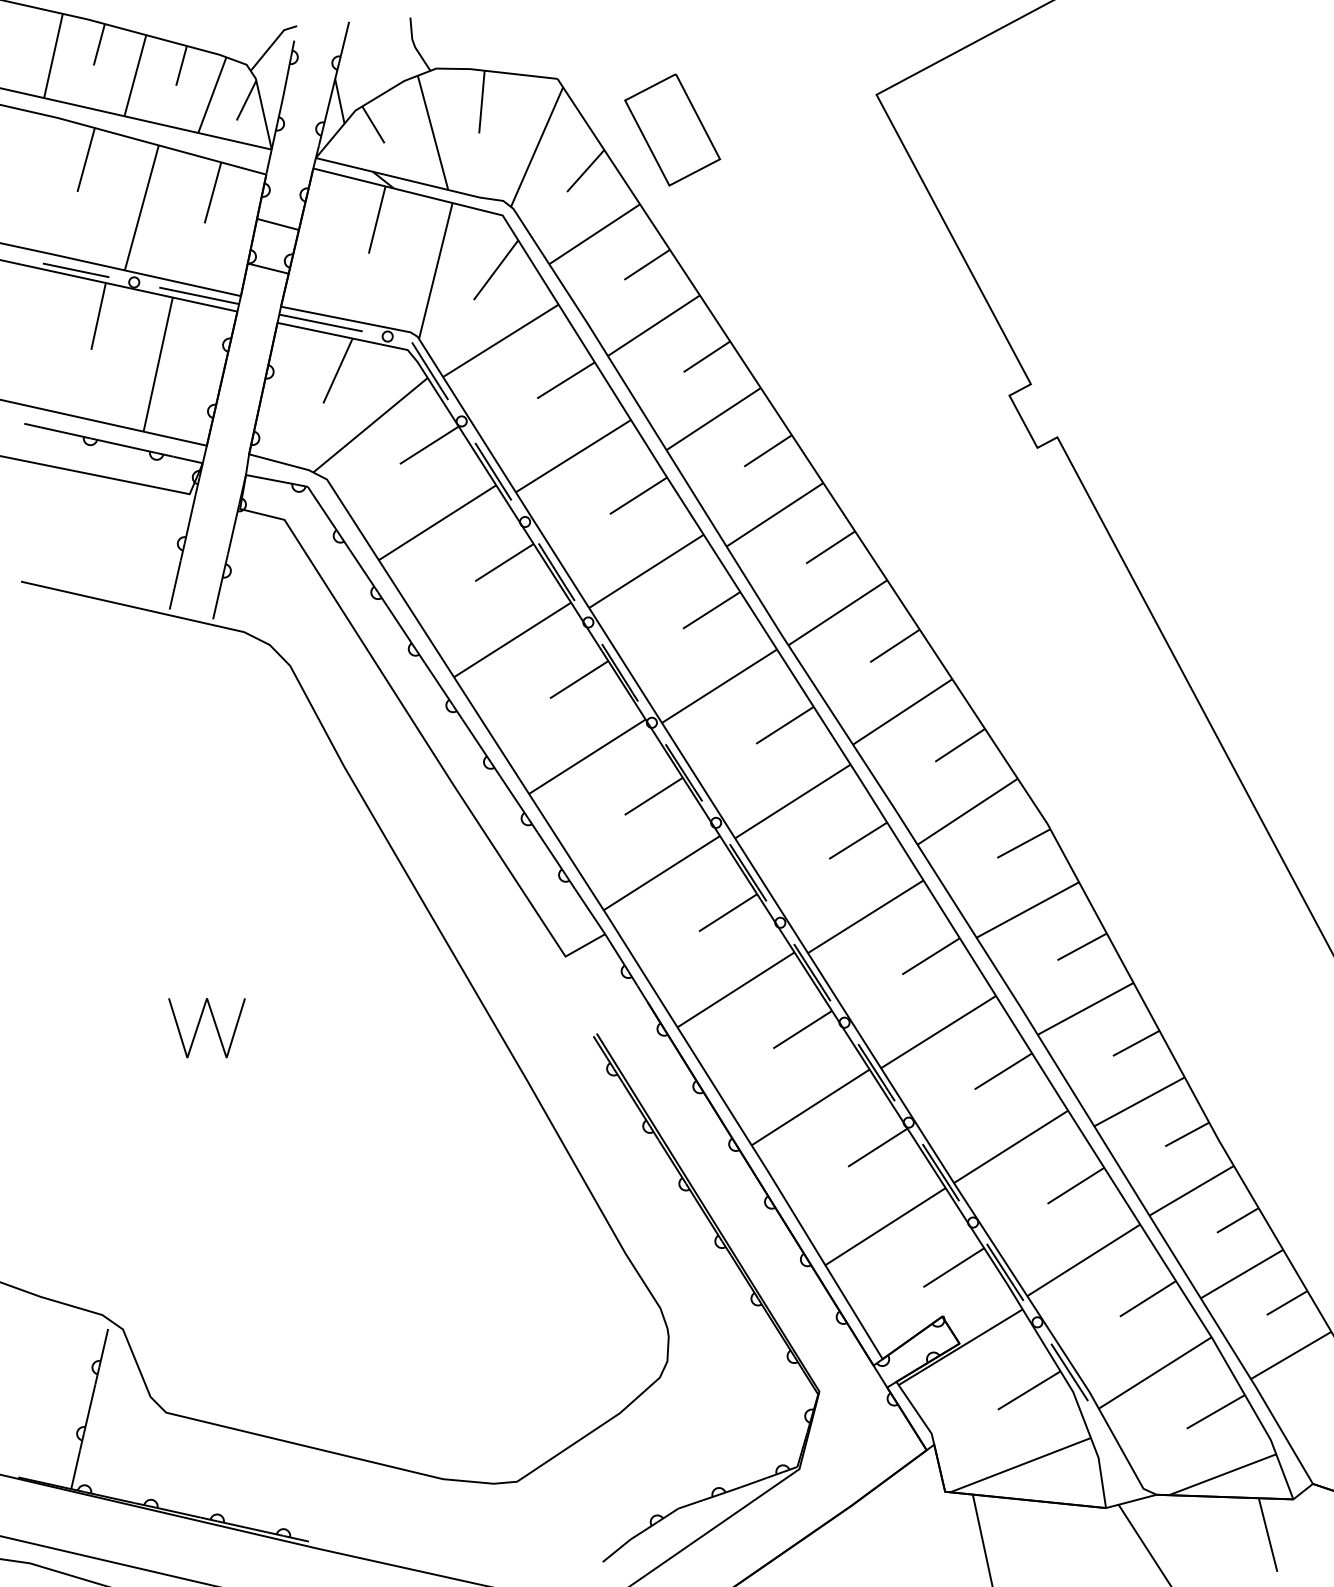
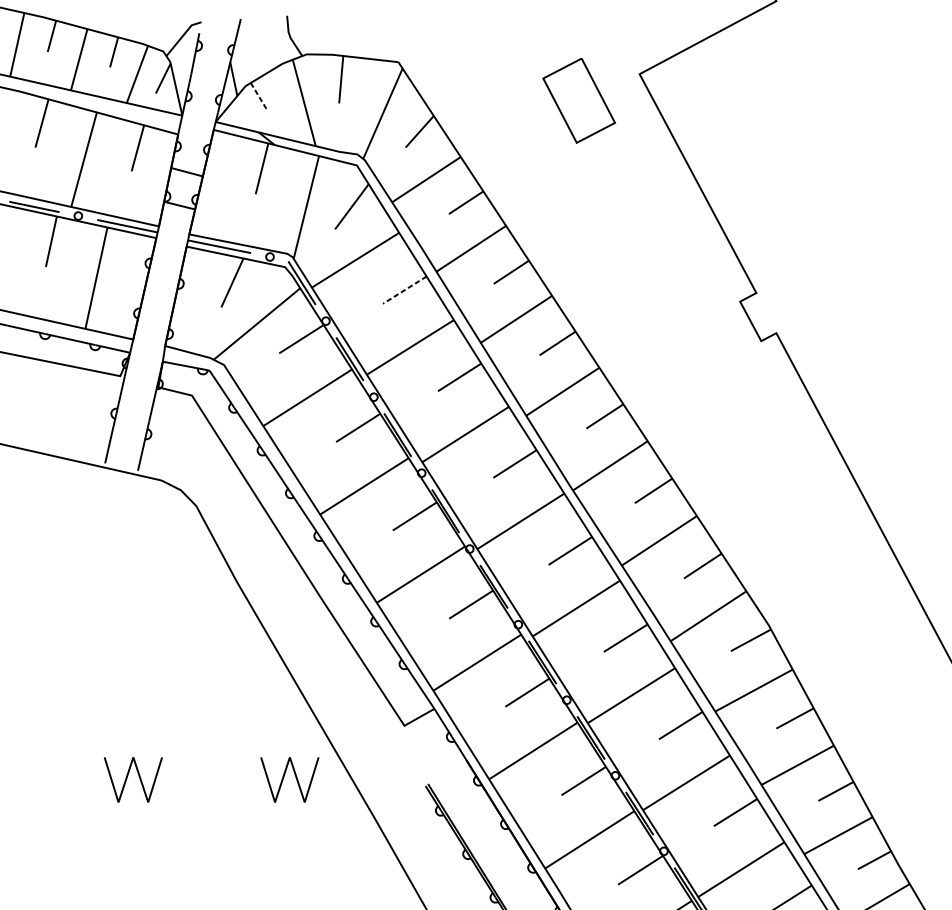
line: (373, 124) -> (259, 96), solid -> dashed
part: (672, 129) -> (579, 100), moved
line: (565, 380) -> (404, 290), solid -> dashed
part: (406, 1024) -> (284, 777), added

